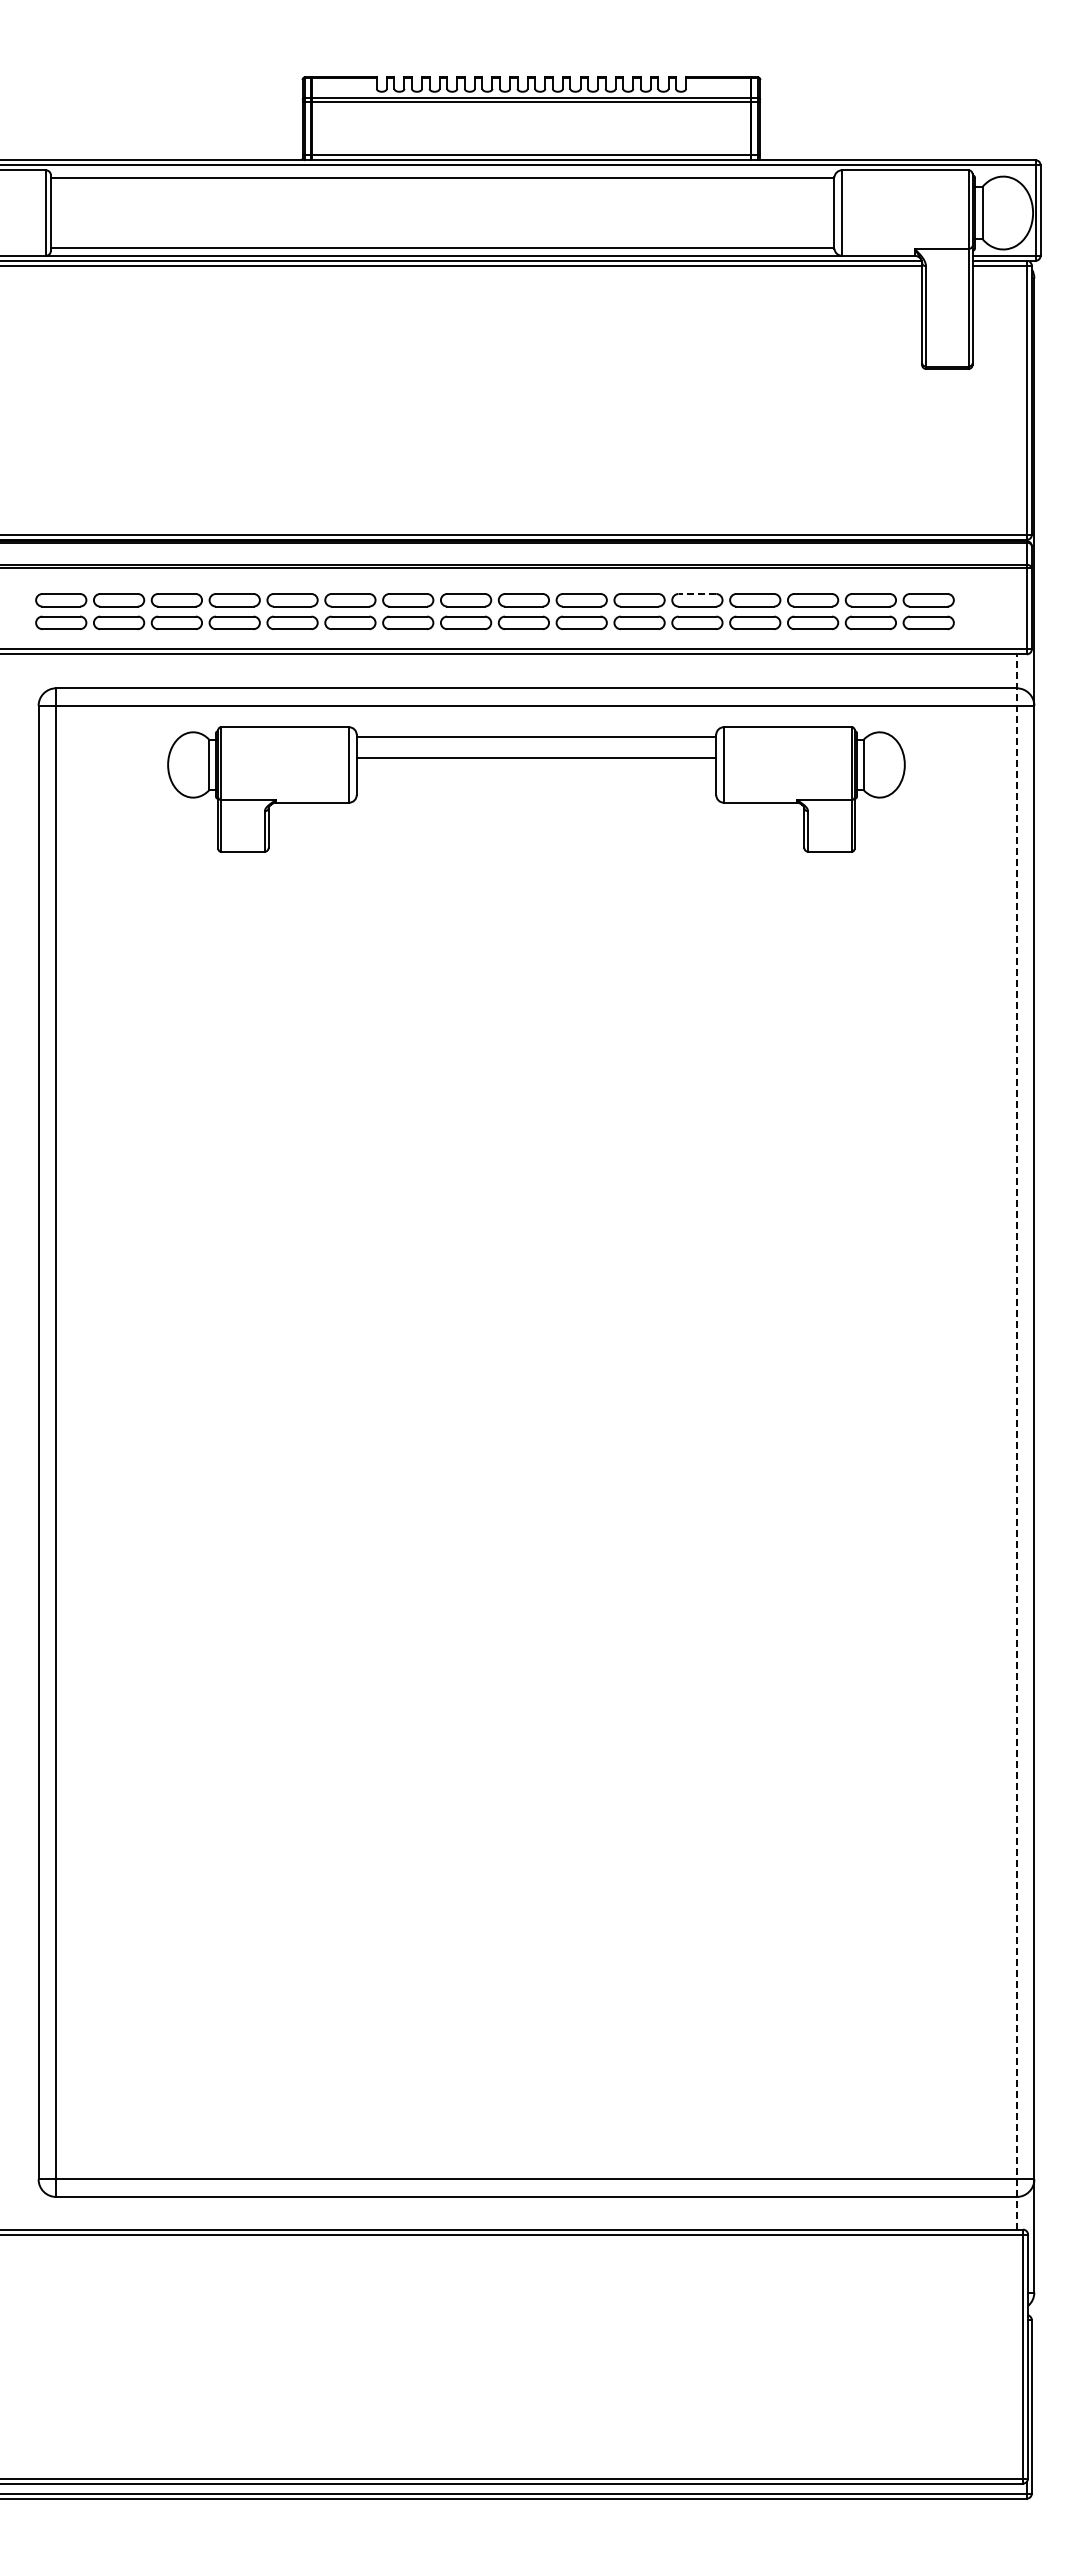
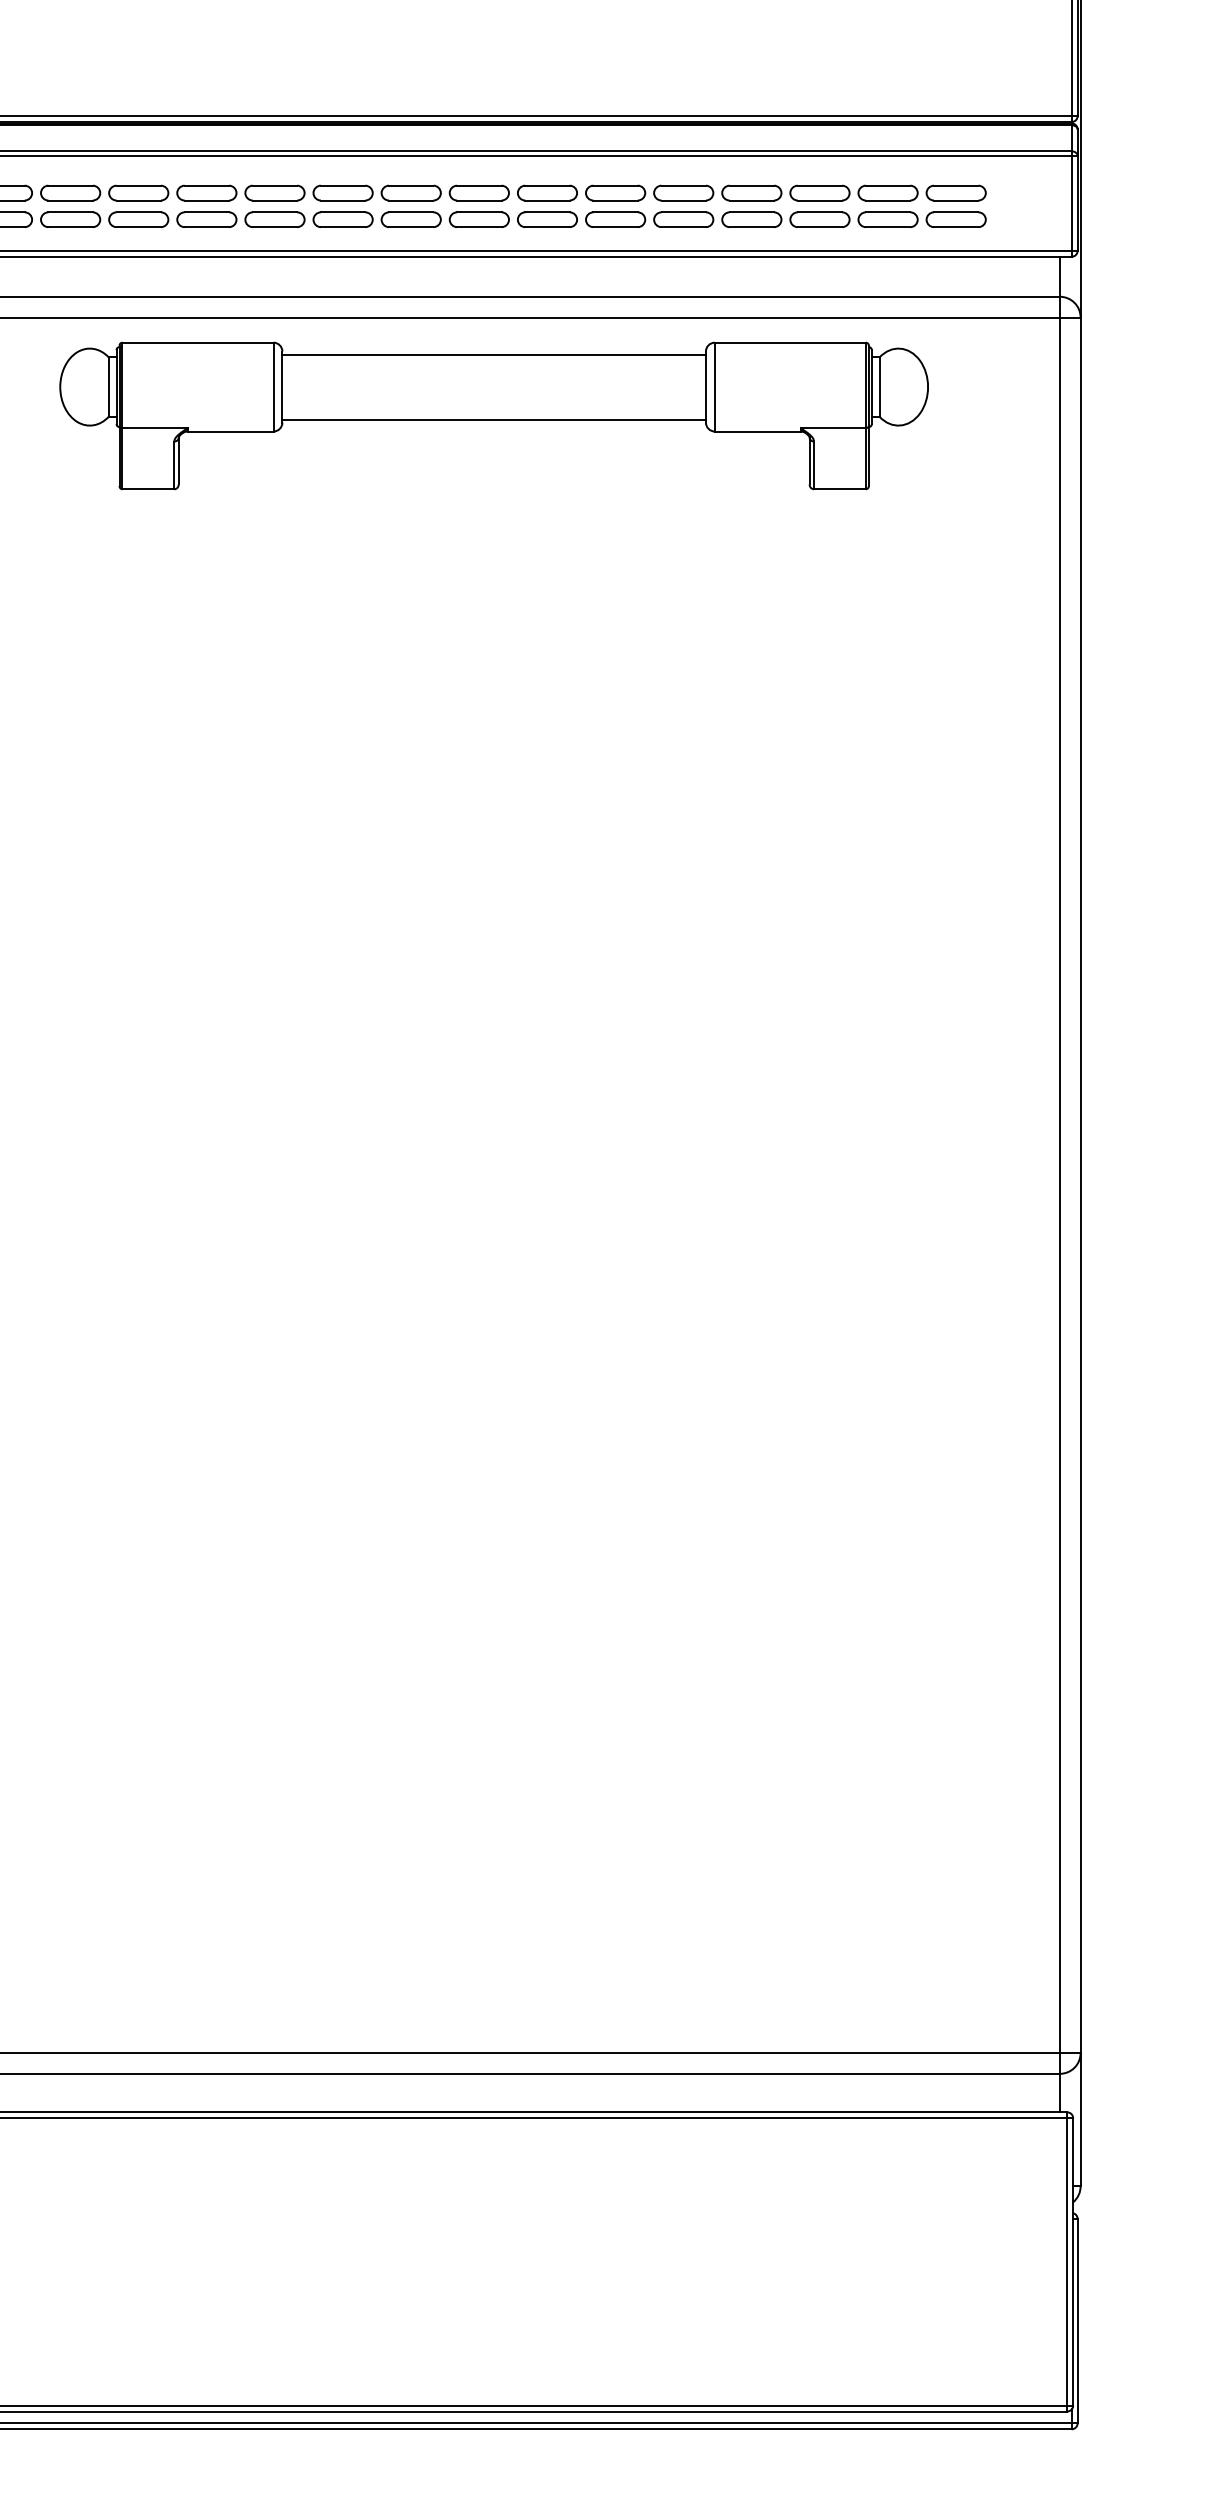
line: (697, 594) -> (683, 186), dashed -> solid
line: (536, 757) -> (494, 419), moved
line: (1016, 1442) -> (1059, 1185), dashed -> solid

